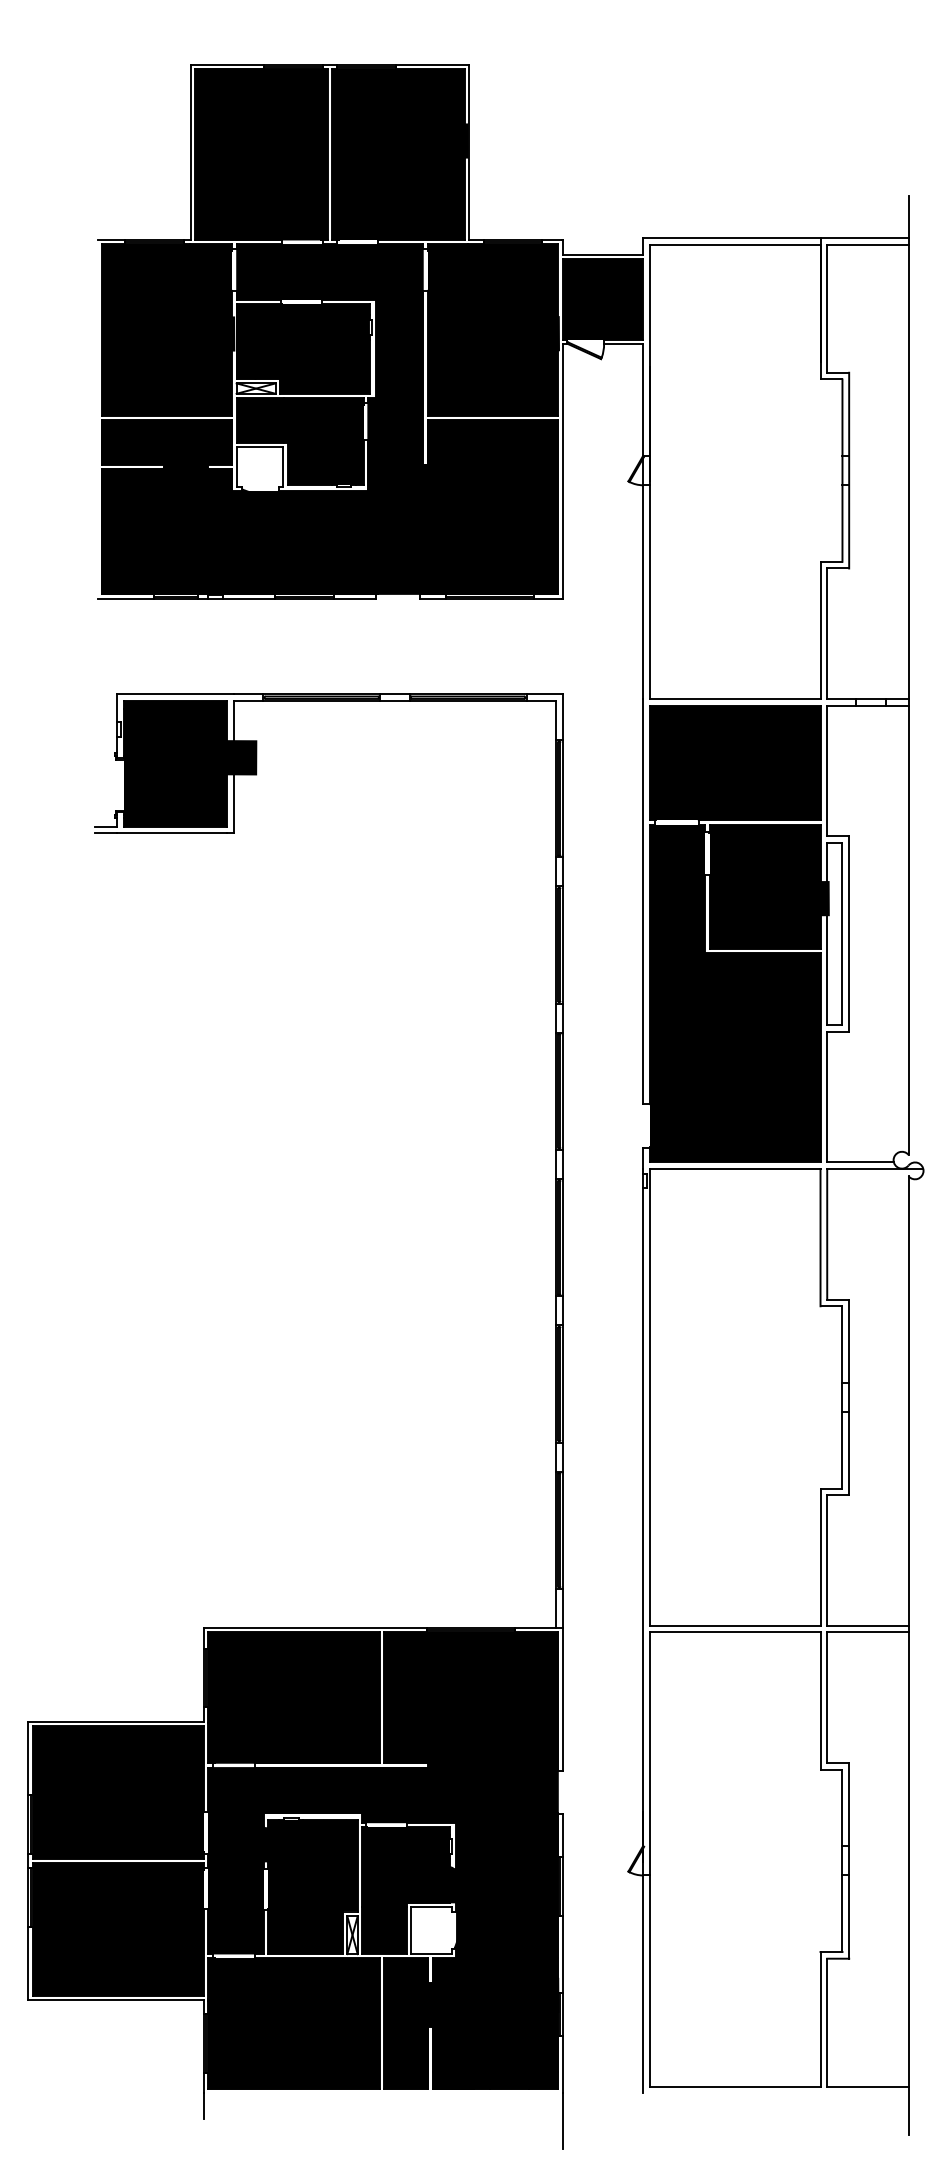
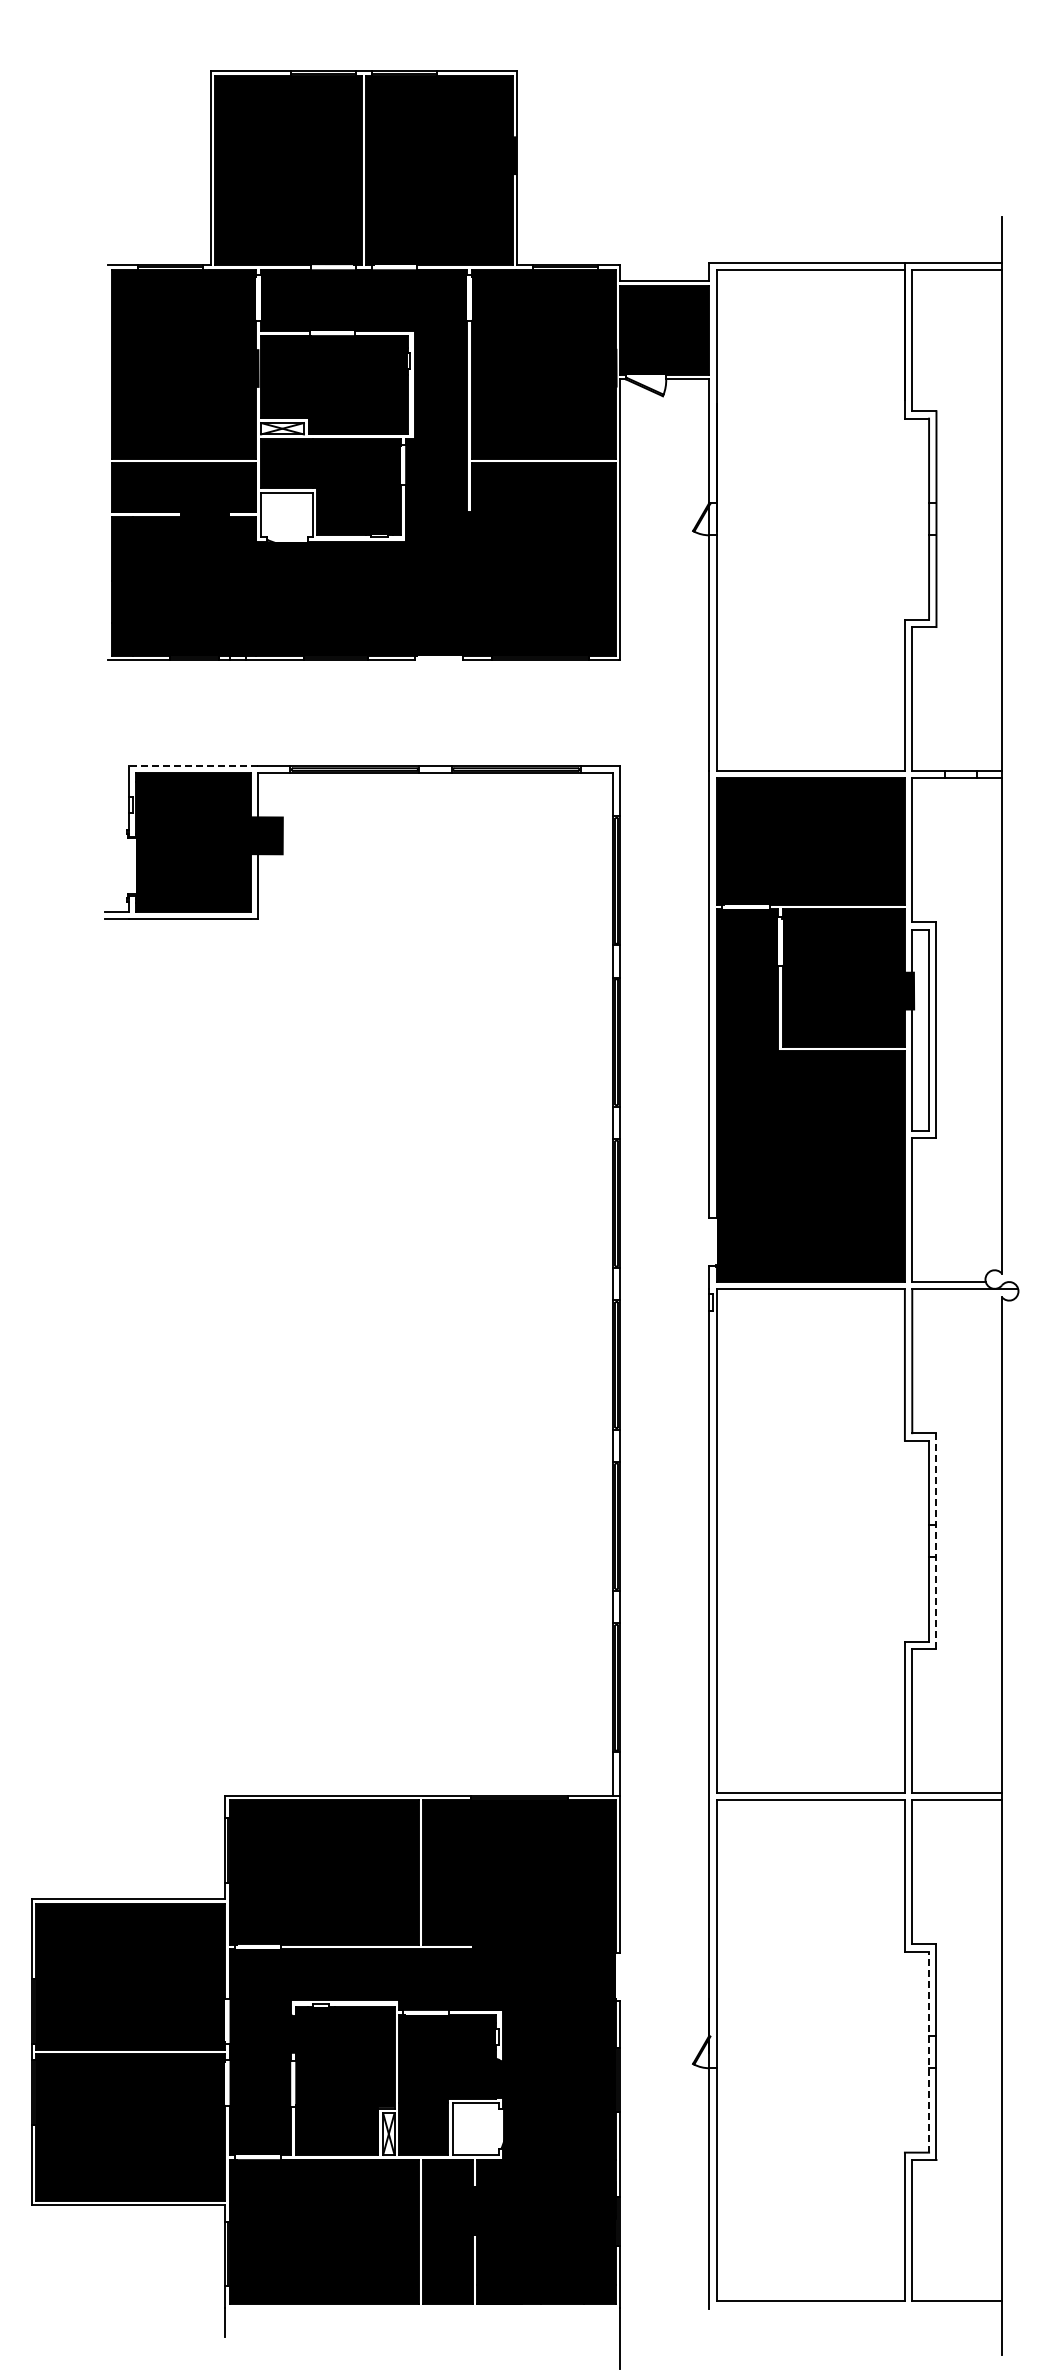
line: (175, 694) -> (193, 765), solid -> dashed
line: (849, 1397) -> (936, 1541), solid -> dashed
line: (842, 1861) -> (929, 2052), solid -> dashed

